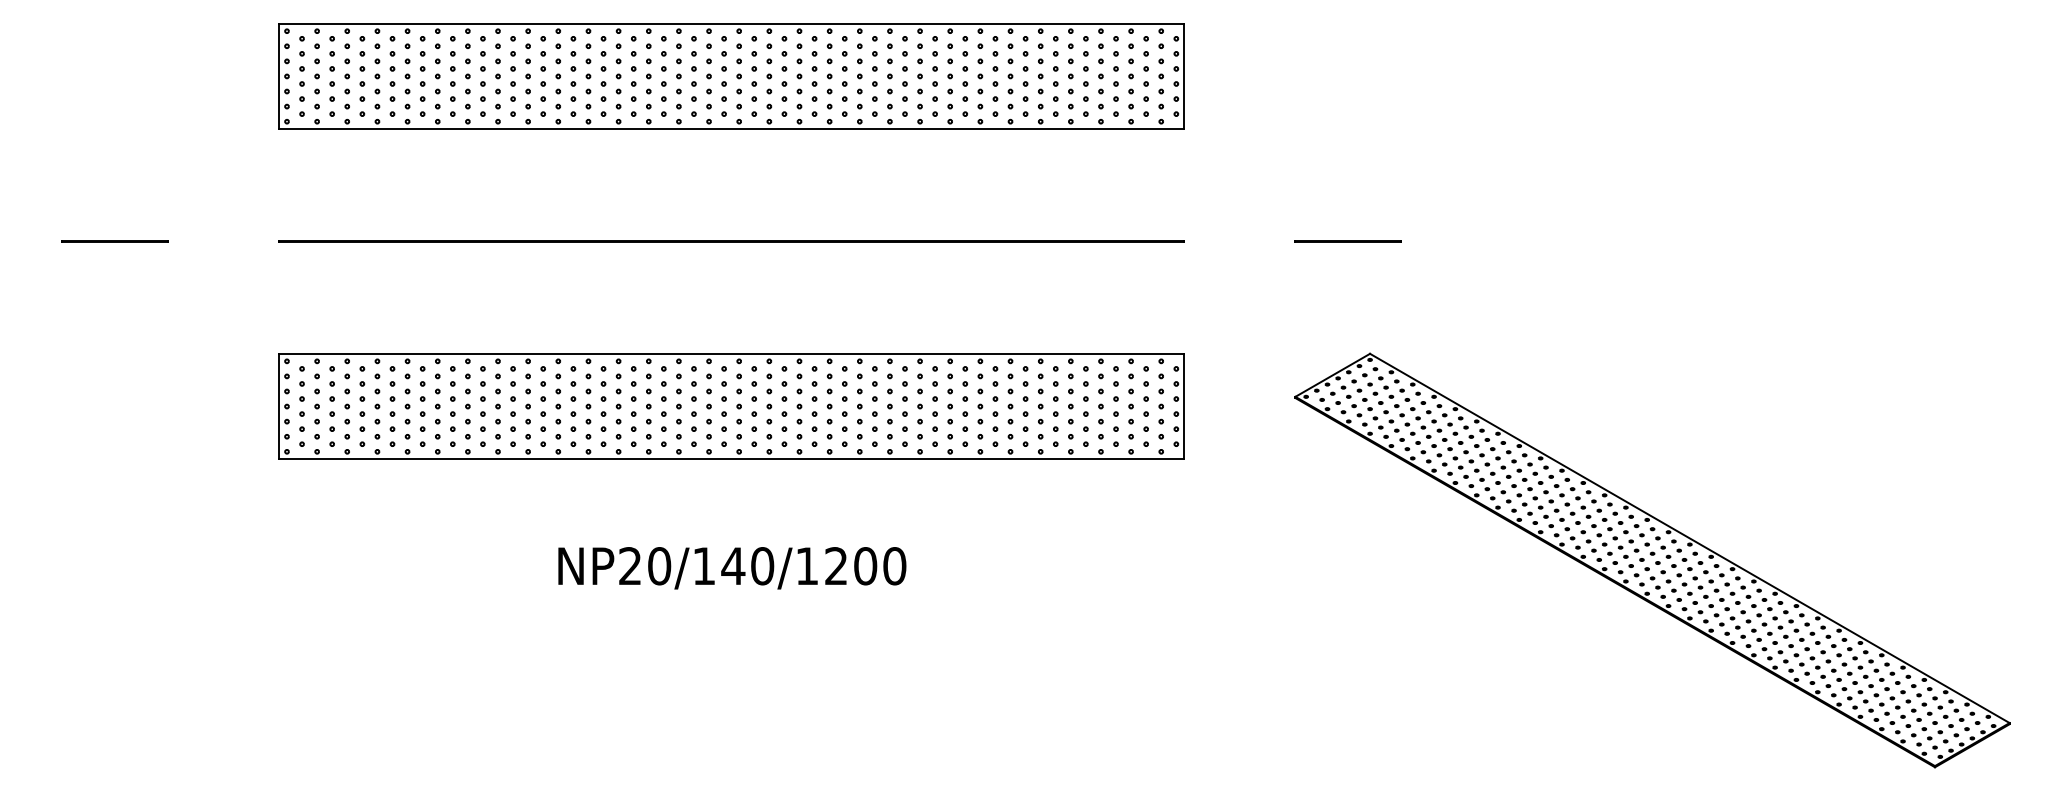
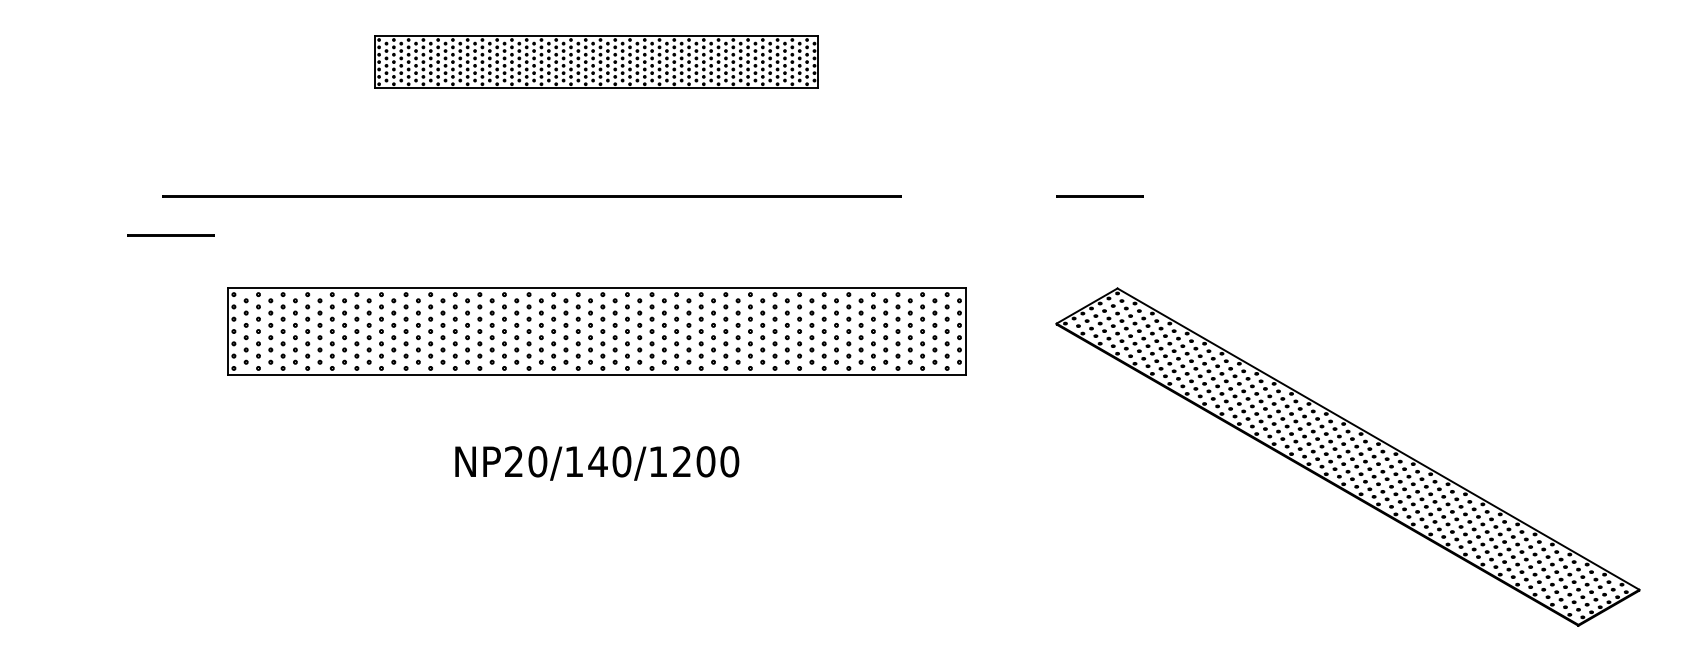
part: (731, 75) -> (596, 61), size x0.6
line: (114, 241) -> (170, 235), moved
line: (731, 241) -> (531, 196), moved

